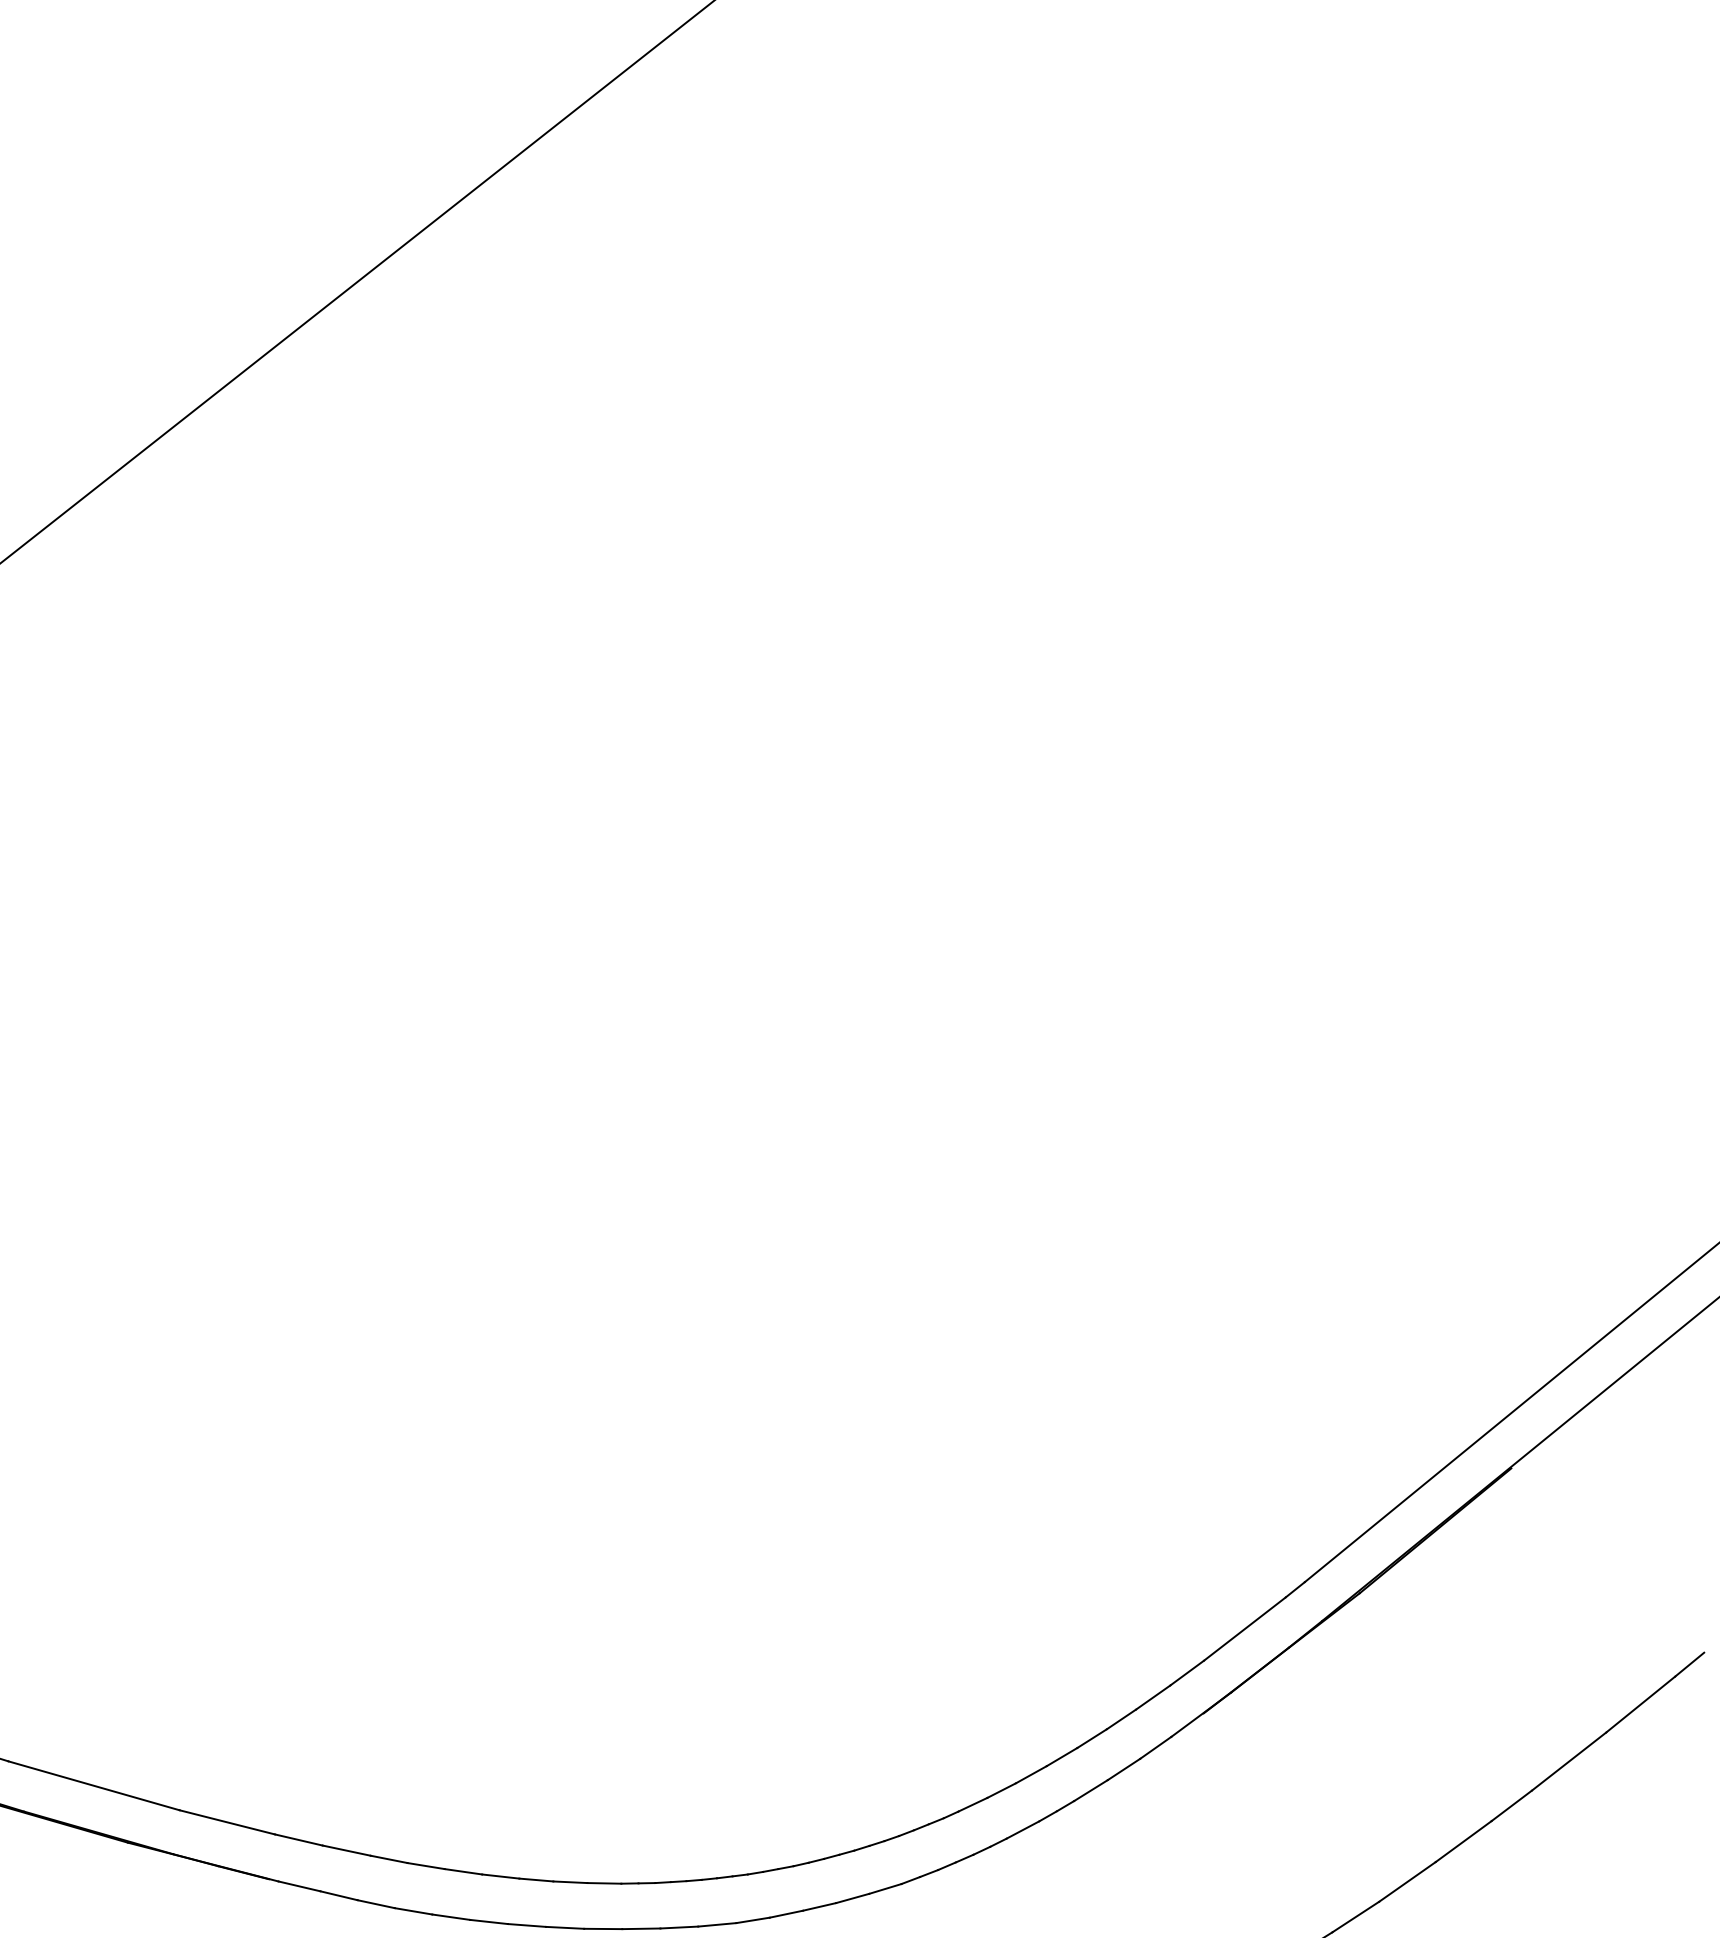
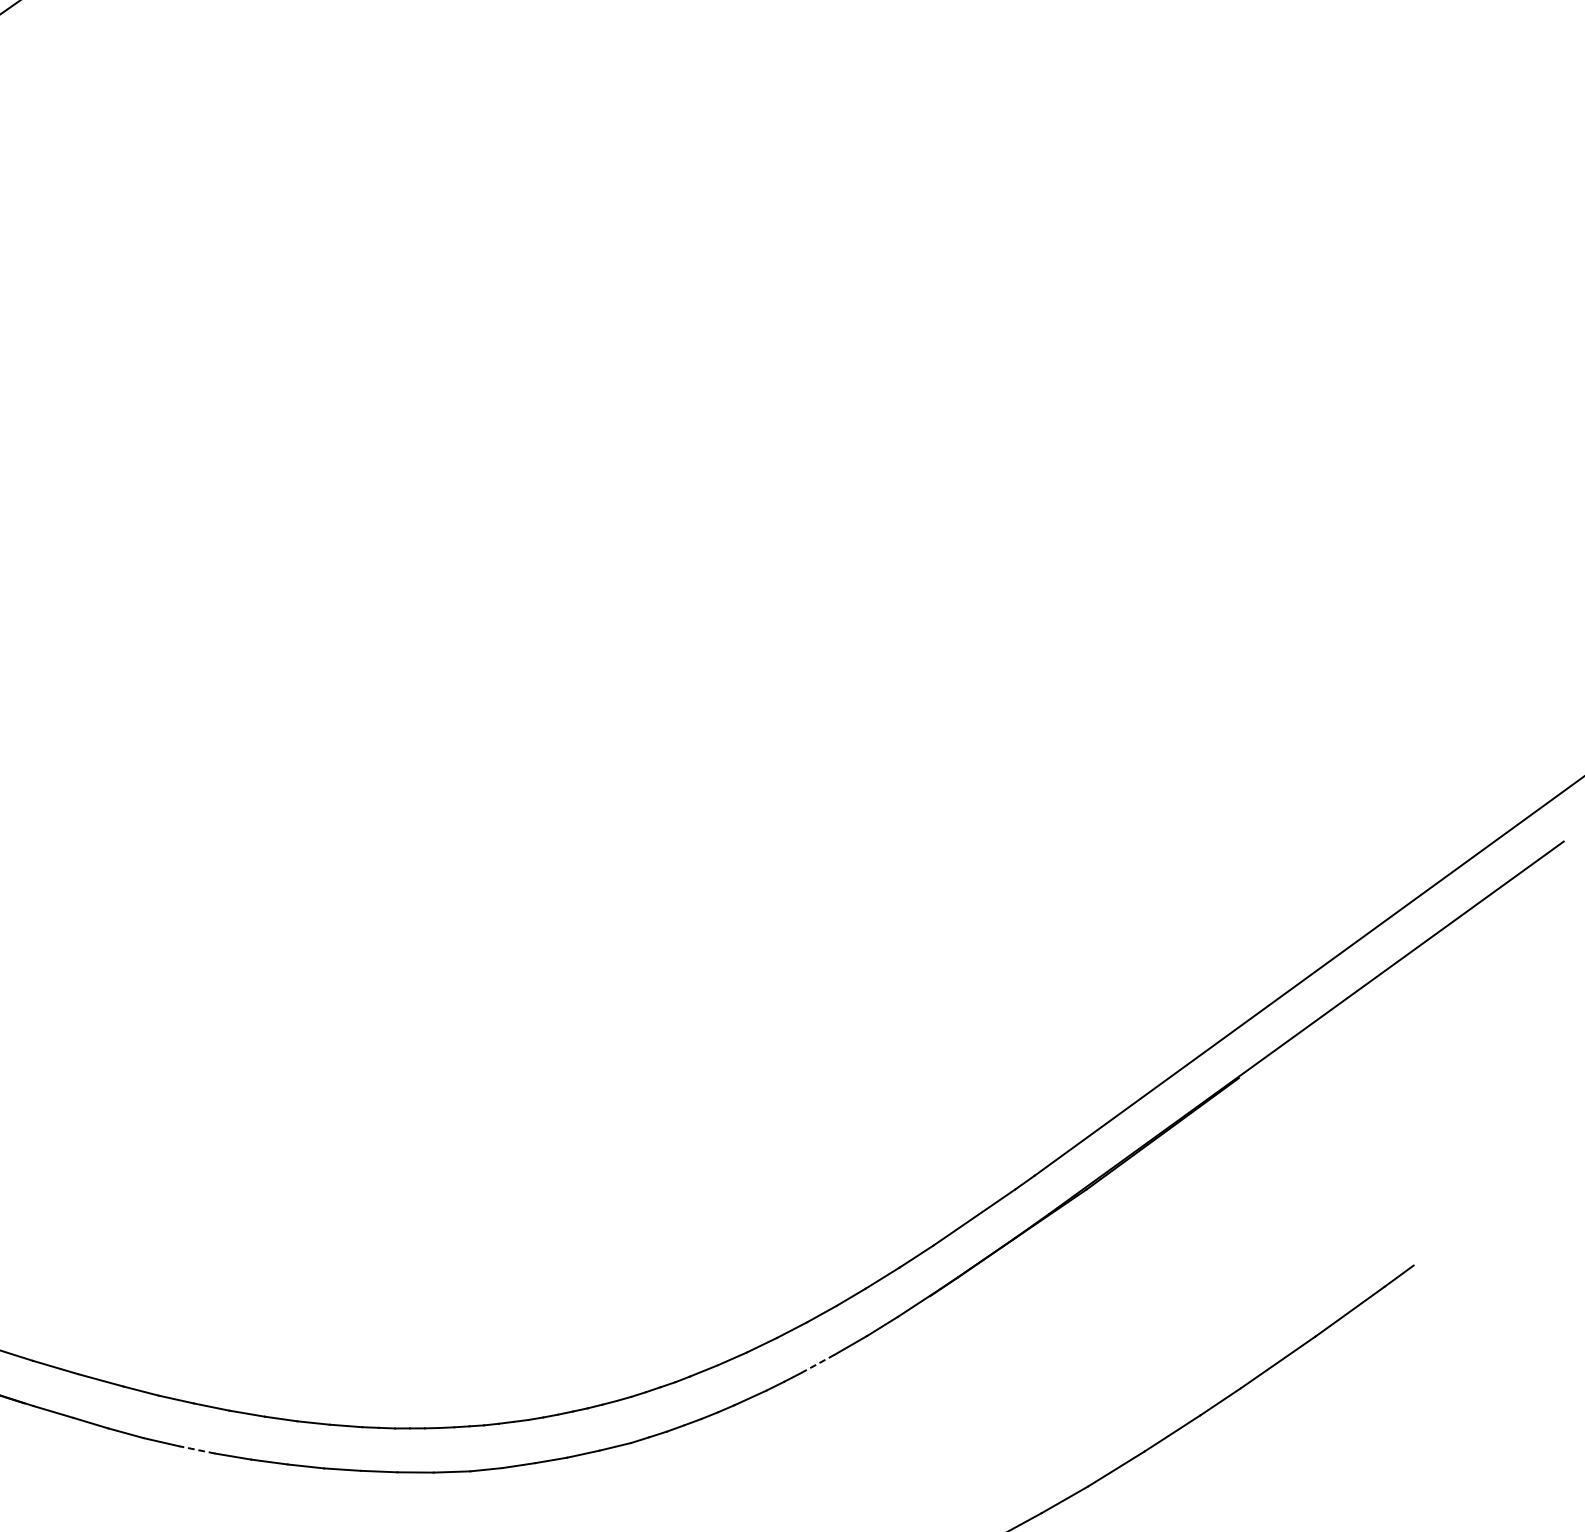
line: (1090, 1790) -> (817, 1363), solid -> dashed
line: (450, 1917) -> (196, 1450), solid -> dashed

